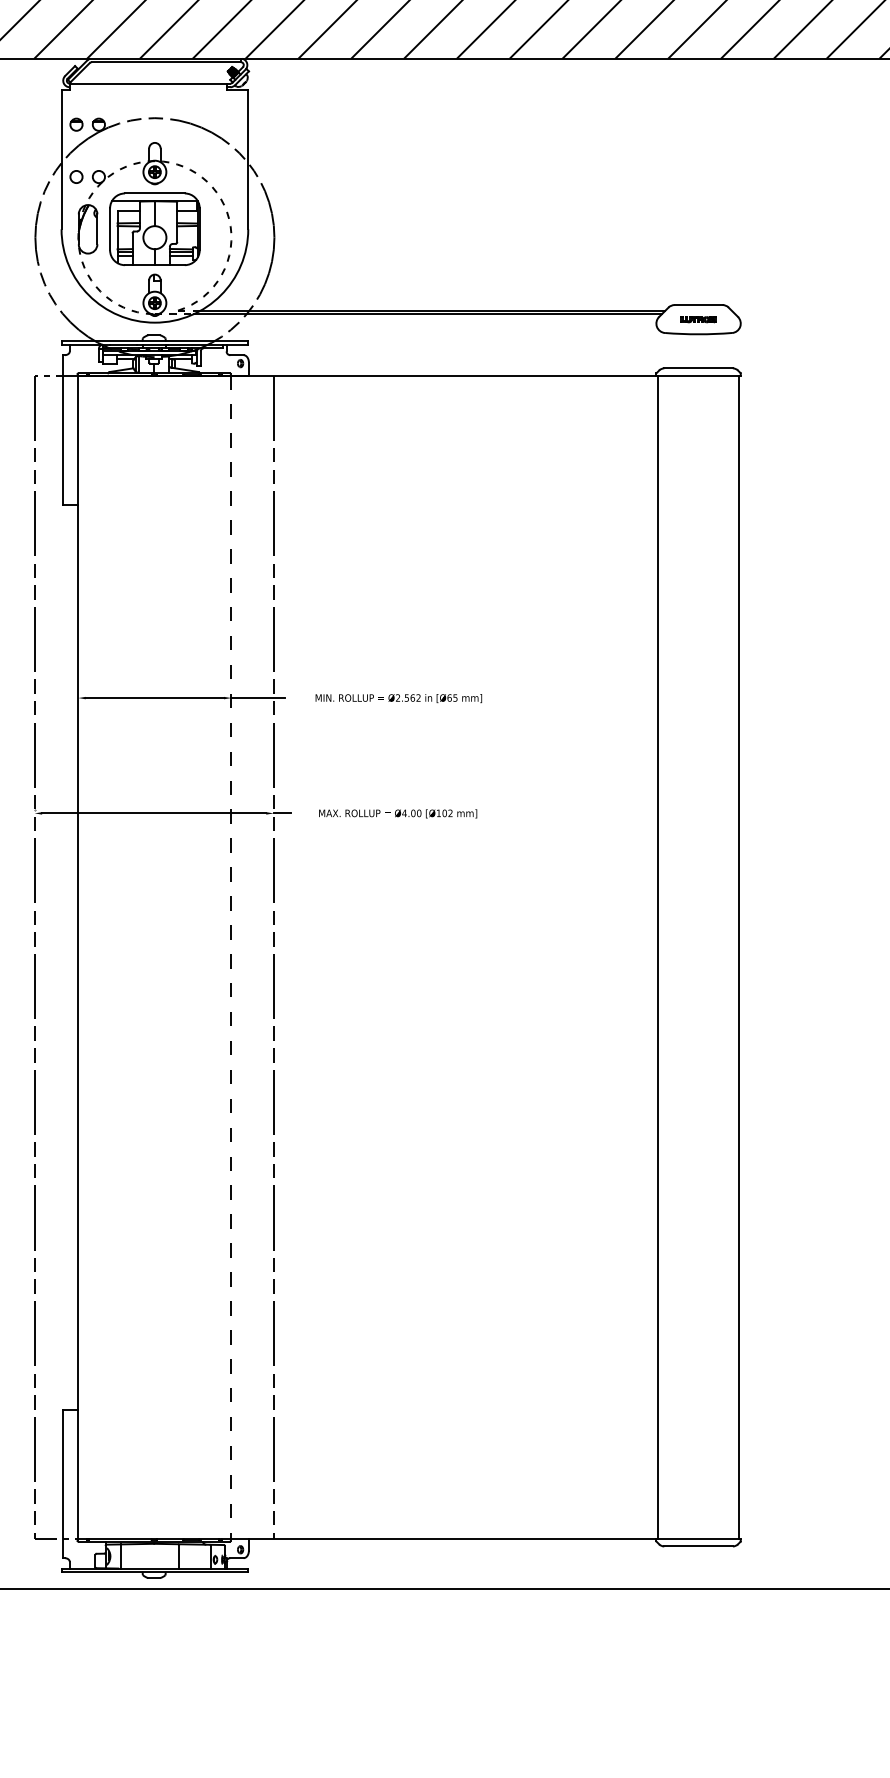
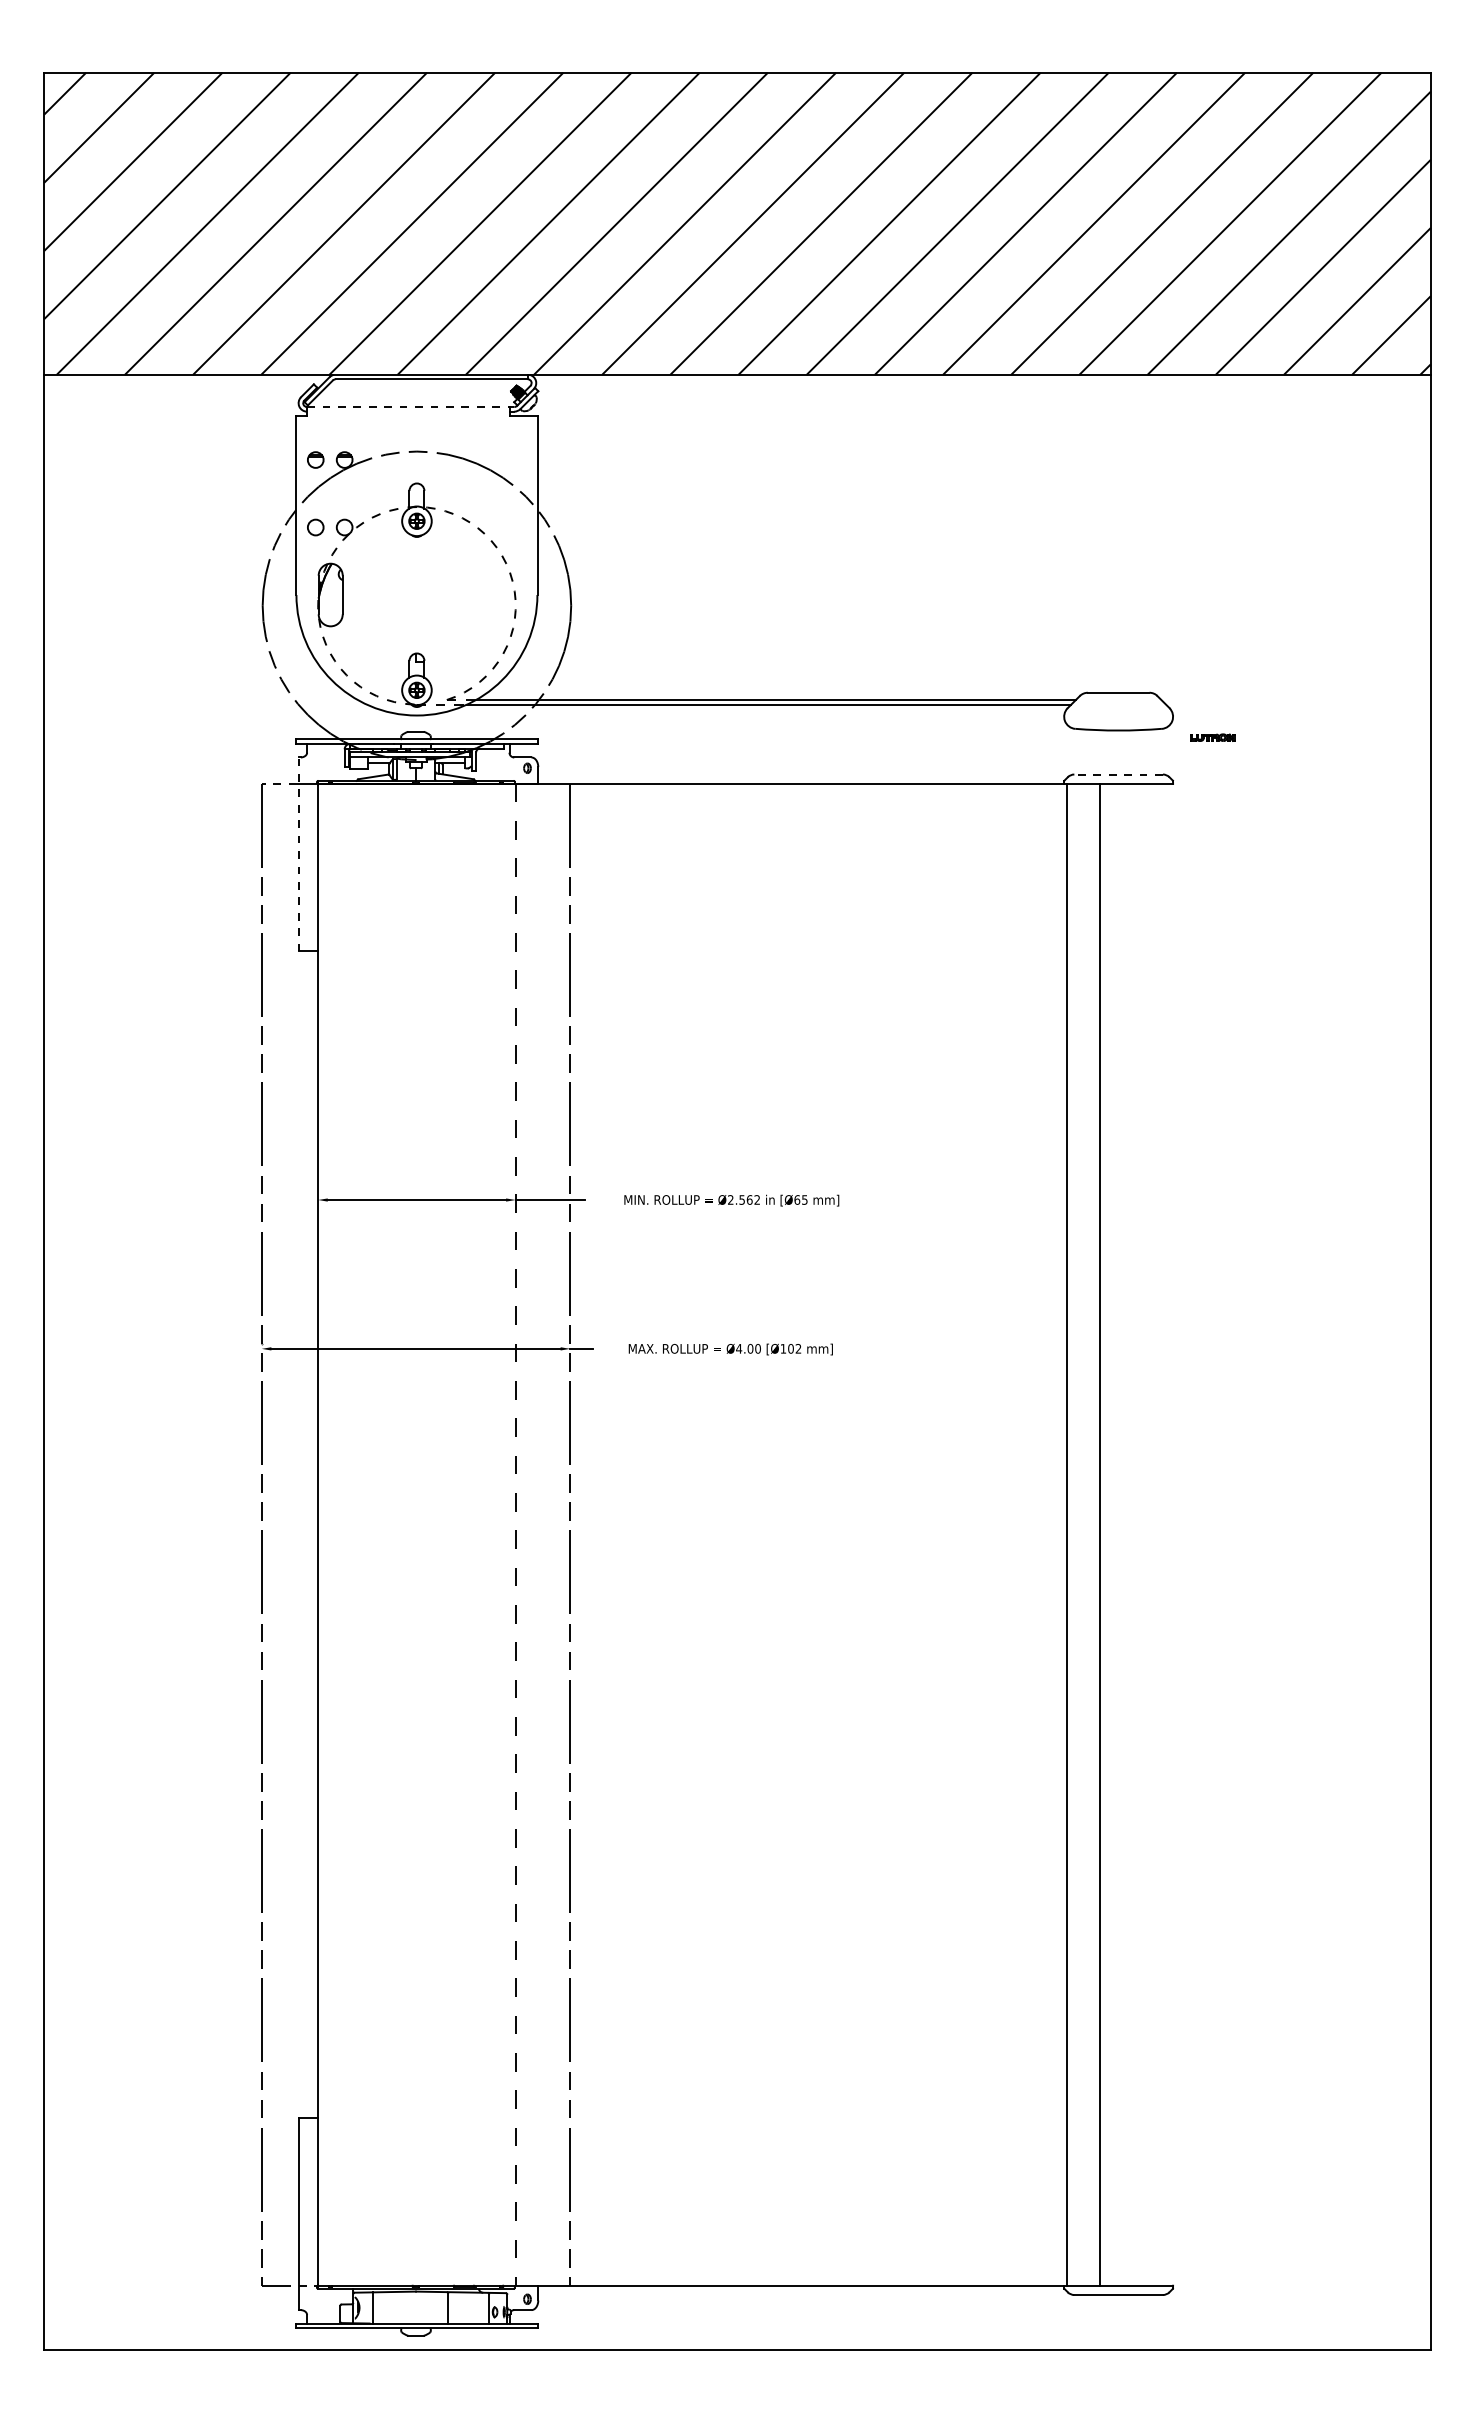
line: (149, 84) -> (410, 407), solid -> dashed
part: (154, 228) -> (416, 594), removed
part: (698, 319) -> (1212, 737), moved
line: (698, 368) -> (1118, 774), solid -> dashed
line: (63, 430) -> (298, 854), solid -> dashed
line: (738, 957) -> (1099, 1534), moved

